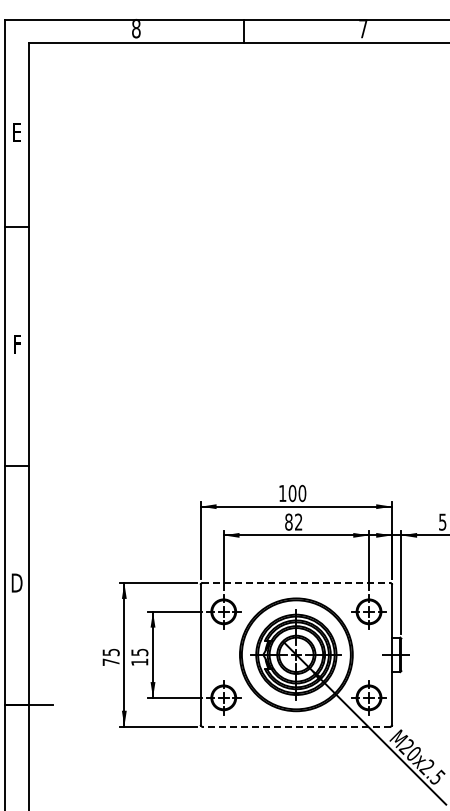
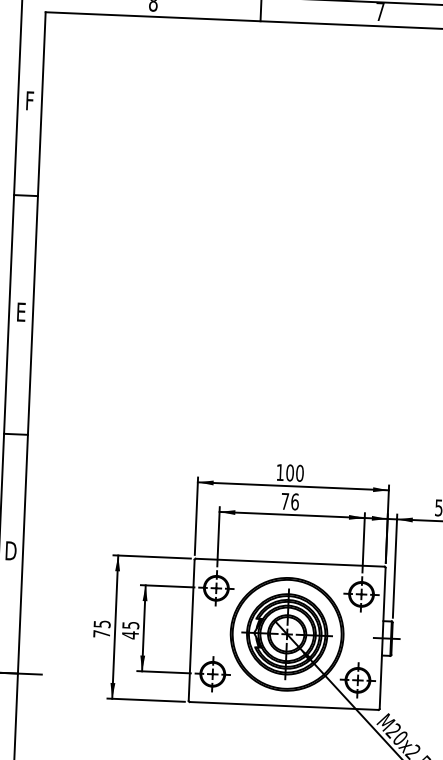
text: (16, 132) -> (29, 100), E -> F
text: (17, 344) -> (21, 312), F -> E
text: (293, 521) -> (289, 501), 82 -> 76
line: (296, 583) -> (290, 563), dashed -> solid
text: (139, 662) -> (130, 635), 15 -> 45
line: (296, 726) -> (284, 705), dashed -> solid

